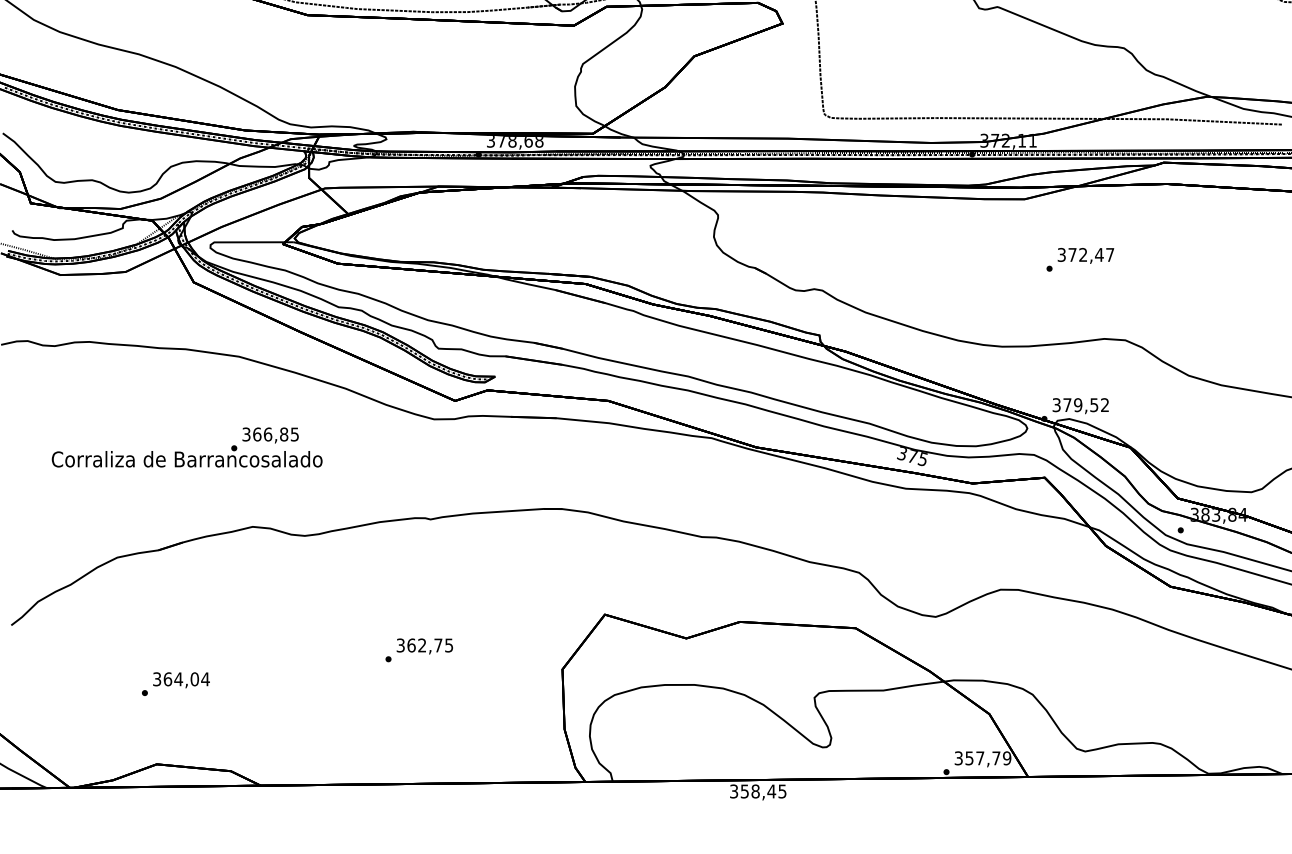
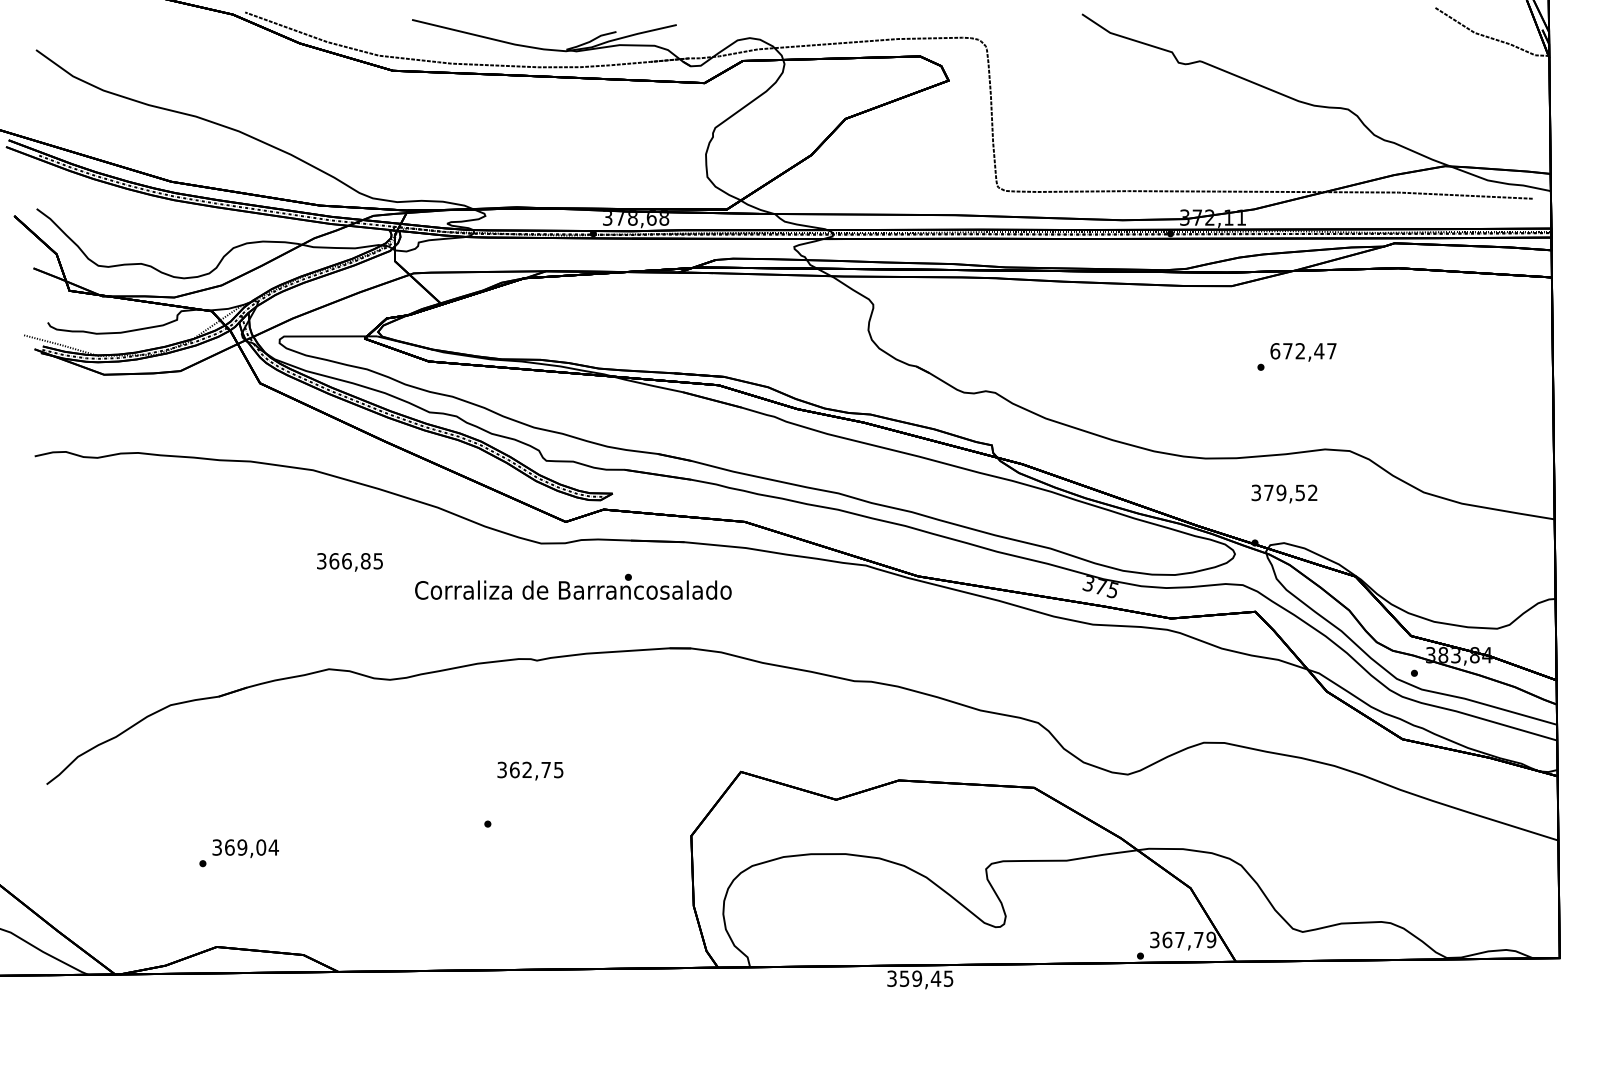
text: (1061, 255) -> (1275, 351), 372,47 -> 672,47
text: (1080, 405) -> (1284, 493), moved
text: (187, 456) -> (573, 586), moved
text: (424, 645) -> (530, 770), moved
text: (178, 679) -> (242, 847), 364,04 -> 369,04
text: (969, 757) -> (1167, 939), 357,79 -> 367,79
text: (755, 791) -> (917, 978), 358,45 -> 359,45

